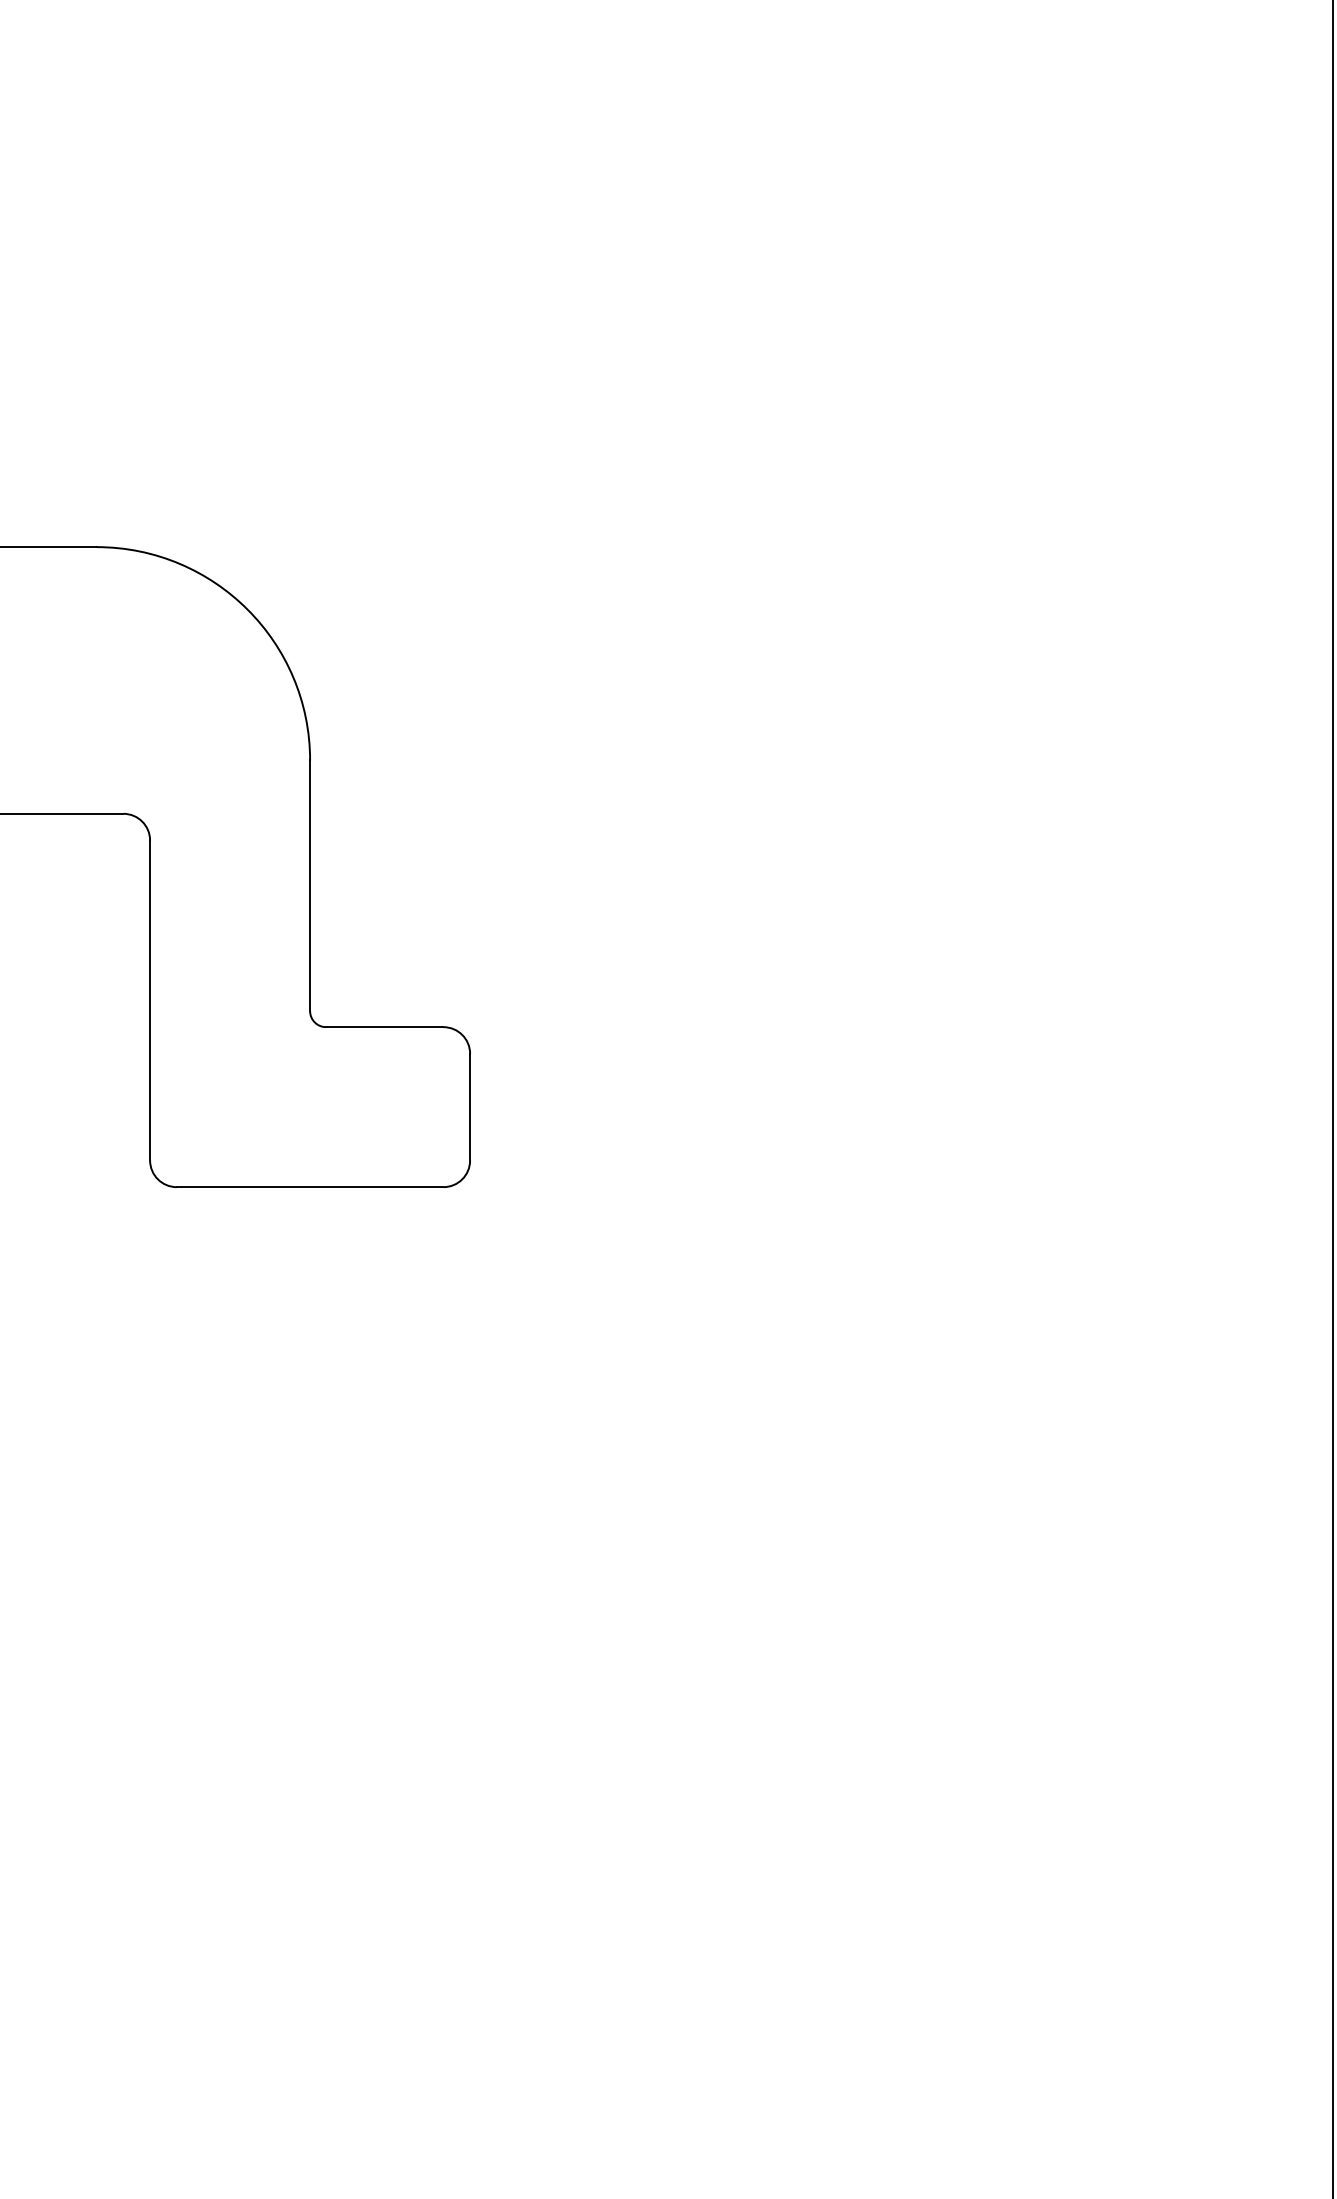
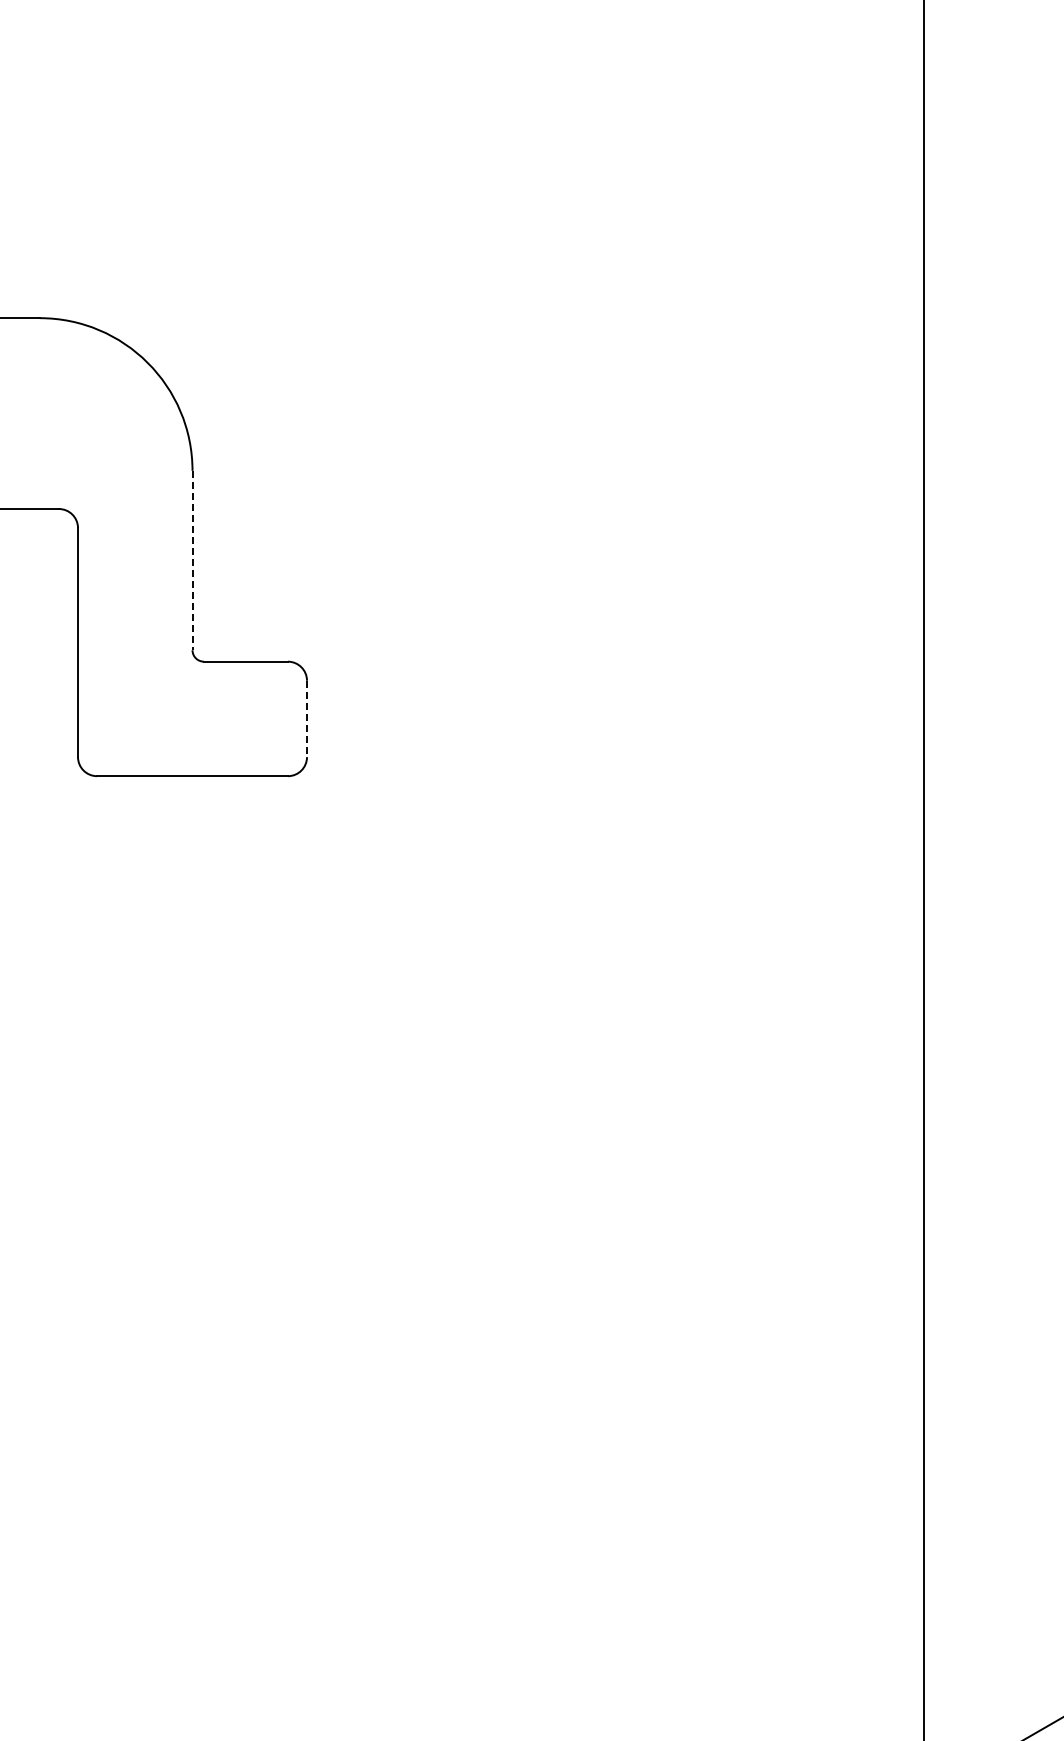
line: (310, 885) -> (192, 560), solid -> dashed
line: (470, 1107) -> (307, 719), solid -> dashed

